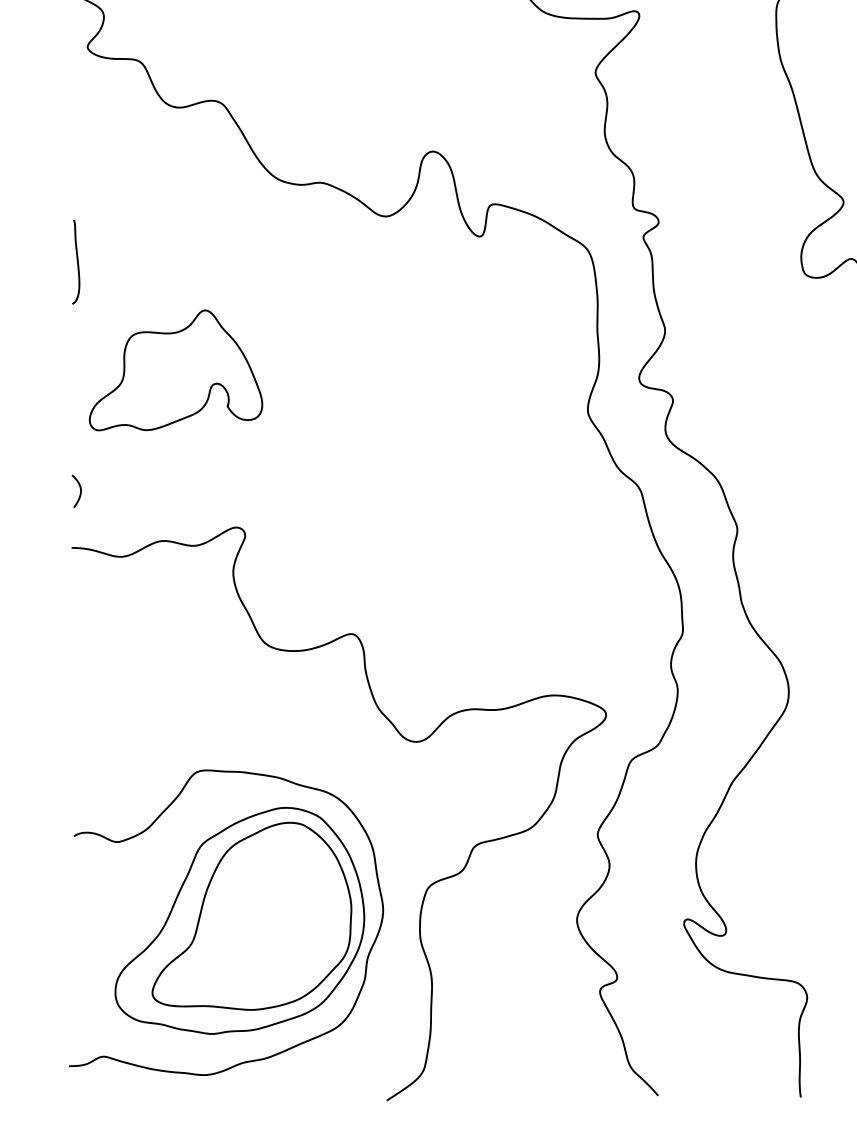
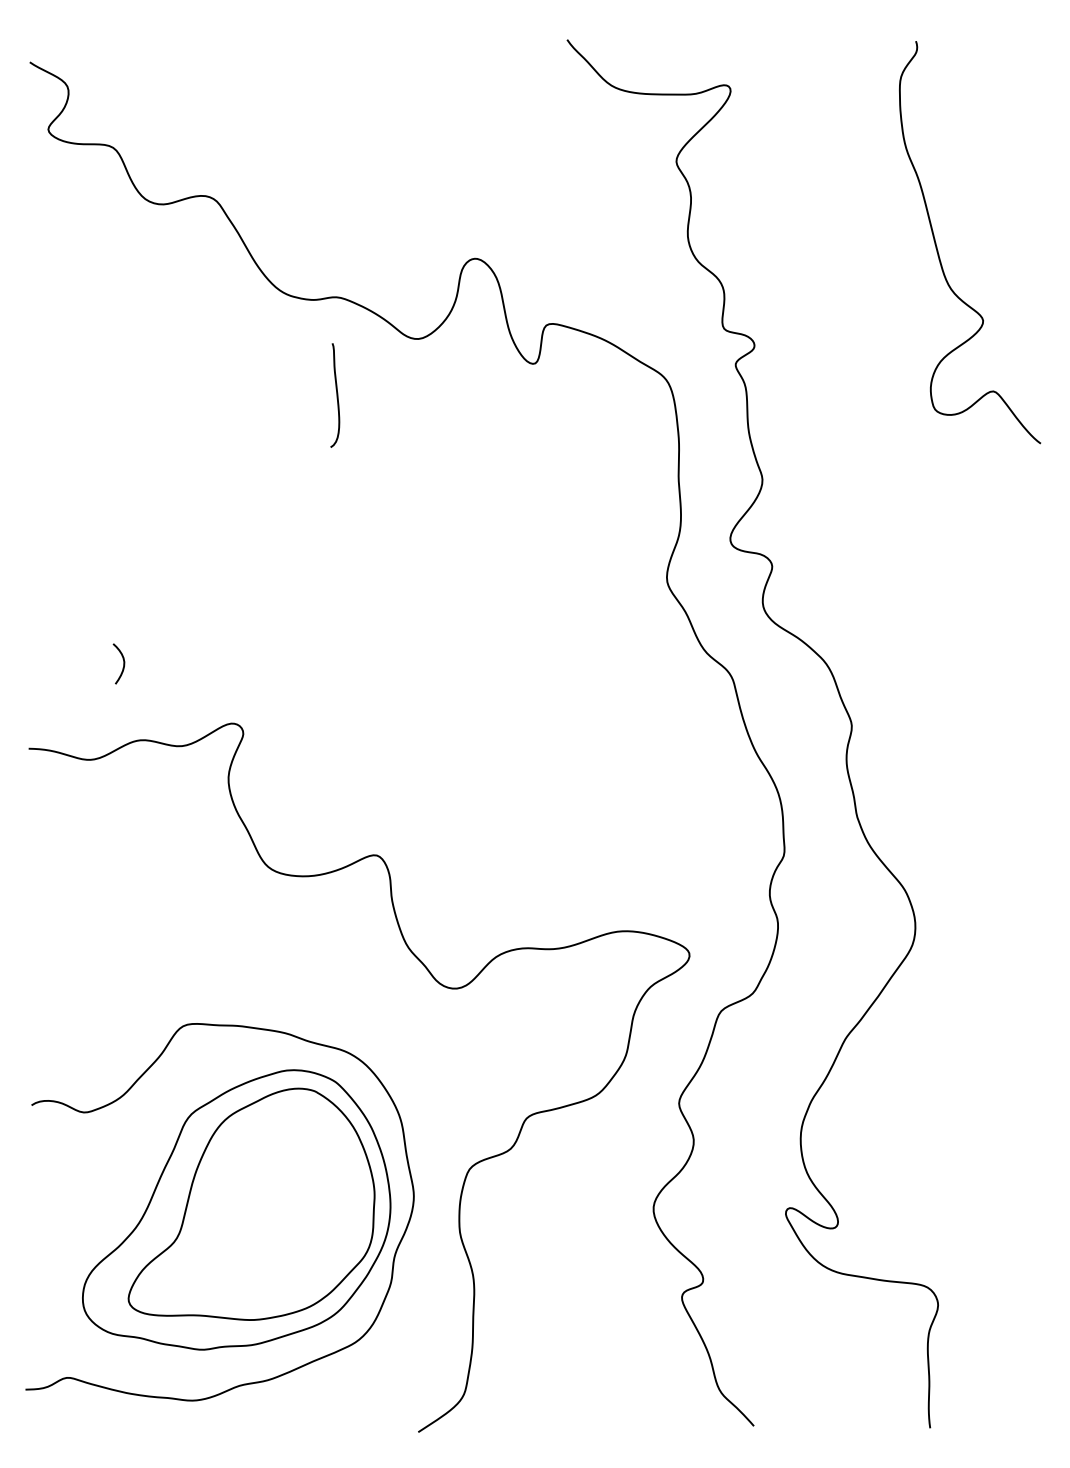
curve: (77, 262) -> (336, 395), moved
part: (175, 370) -> (157, 529), removed
curve: (80, 491) -> (123, 663), moved

